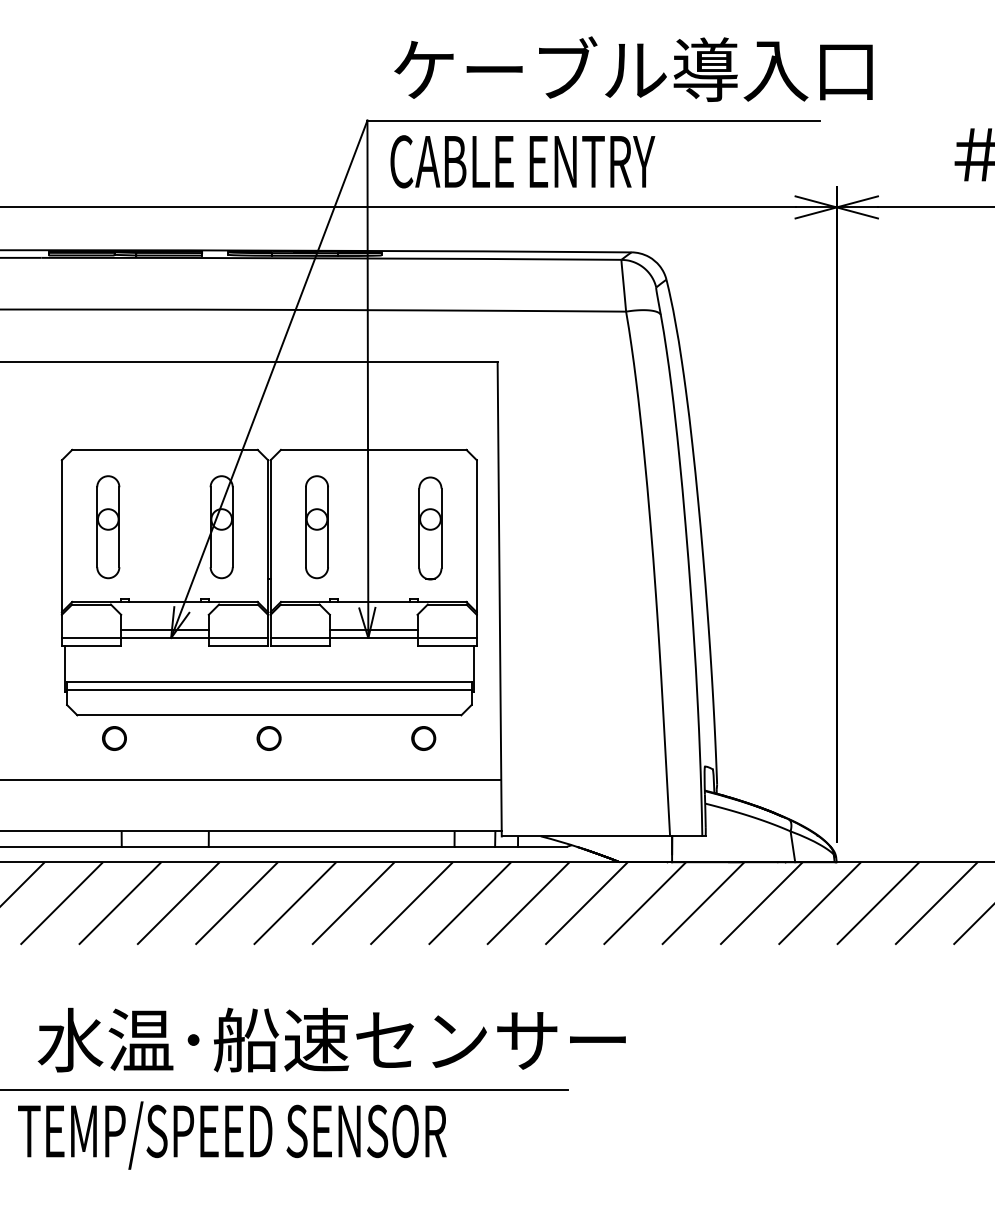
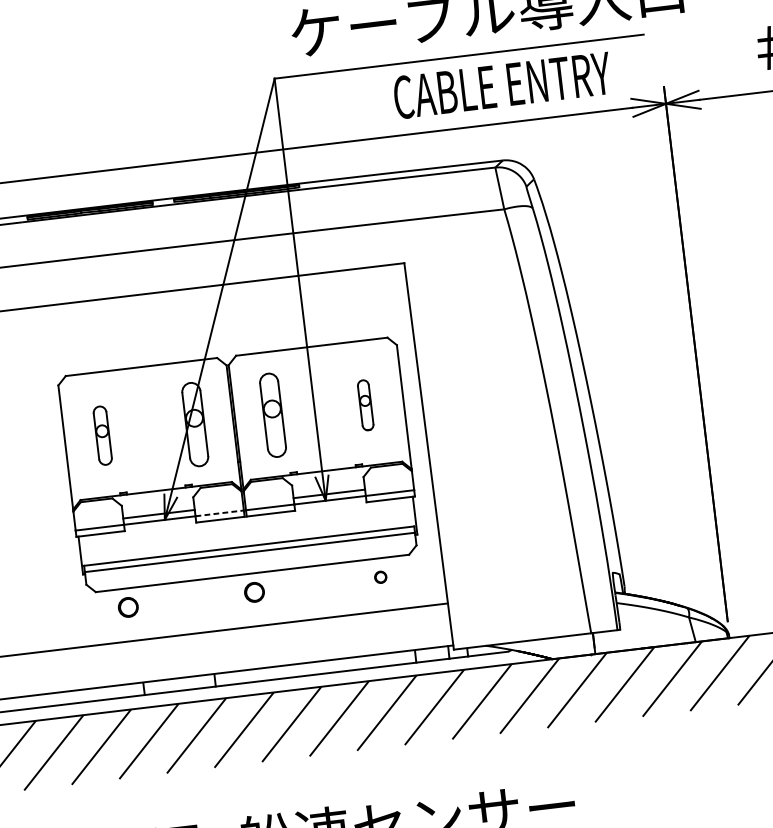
text: (522, 161) -> (502, 85), moved
part: (108, 527) -> (102, 435), size x0.7
part: (430, 528) -> (365, 405), size x0.6
line: (238, 638) -> (219, 513), solid -> dashed
circle: (423, 738) -> (380, 577), size x0.6

